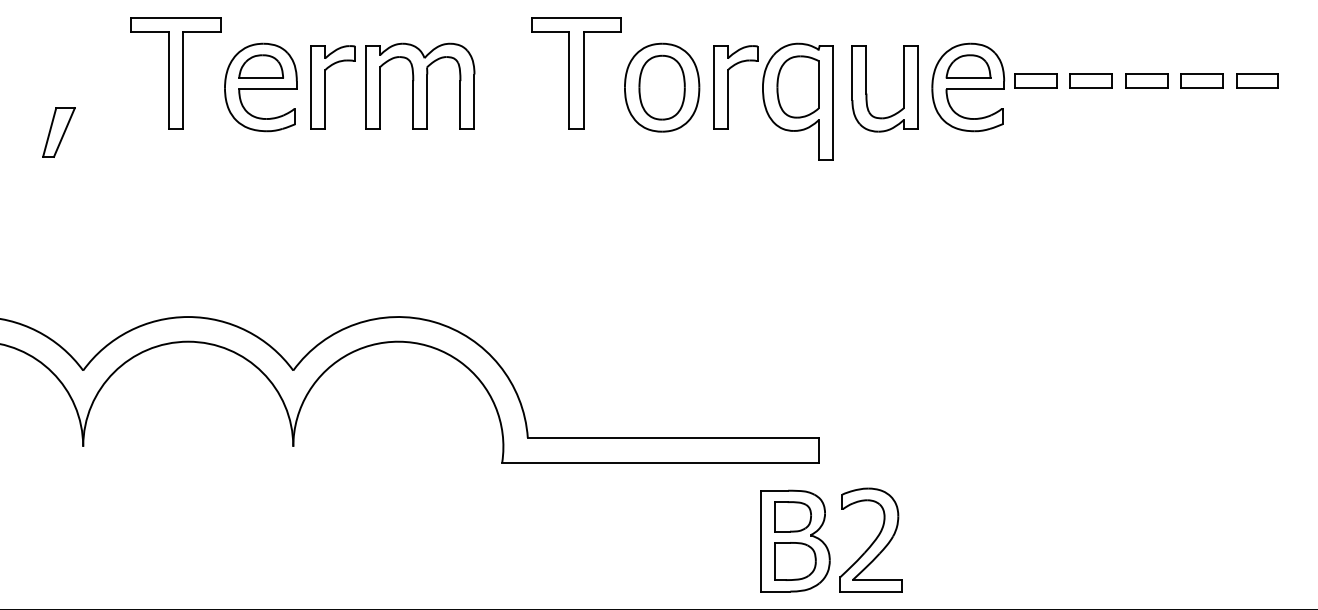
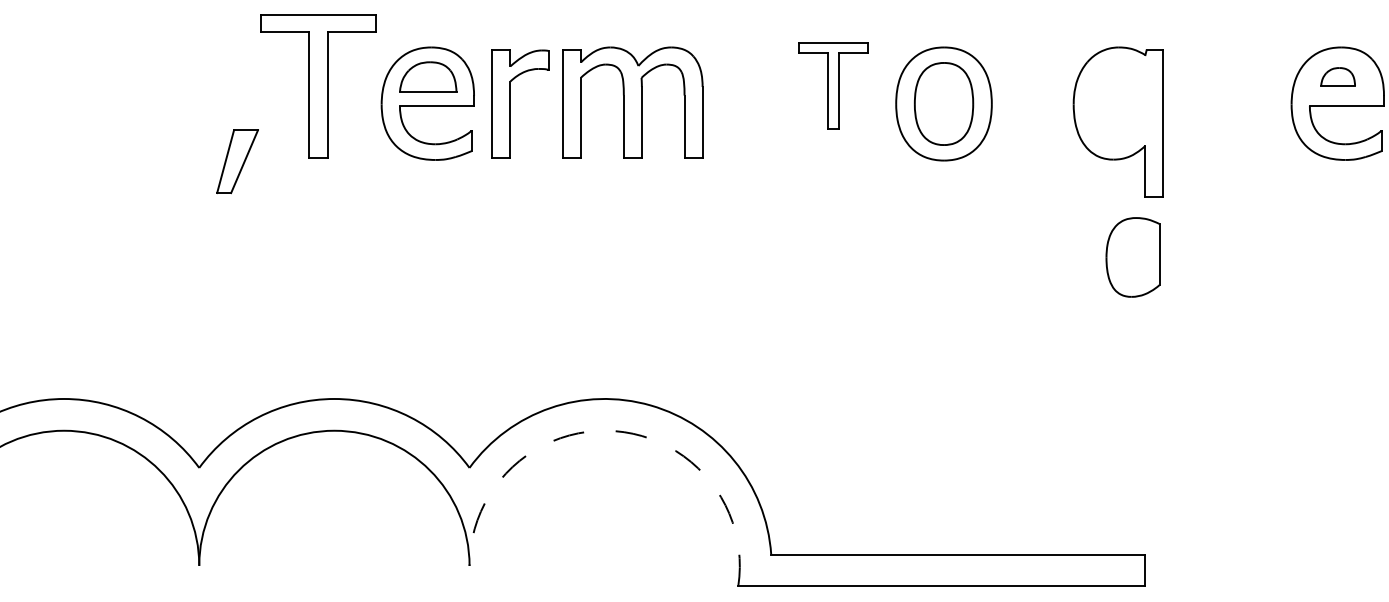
part: (968, 66) -> (1338, 76), size x0.6
part: (576, 73) -> (833, 85), size x0.6
part: (797, 86) -> (1132, 256), moved
part: (728, 87) -> (1029, 103), removed
part: (867, 93) -> (1208, 111), removed
part: (58, 132) -> (236, 161), moved
arc: (406, 342) -> (615, 431), solid -> dashed

